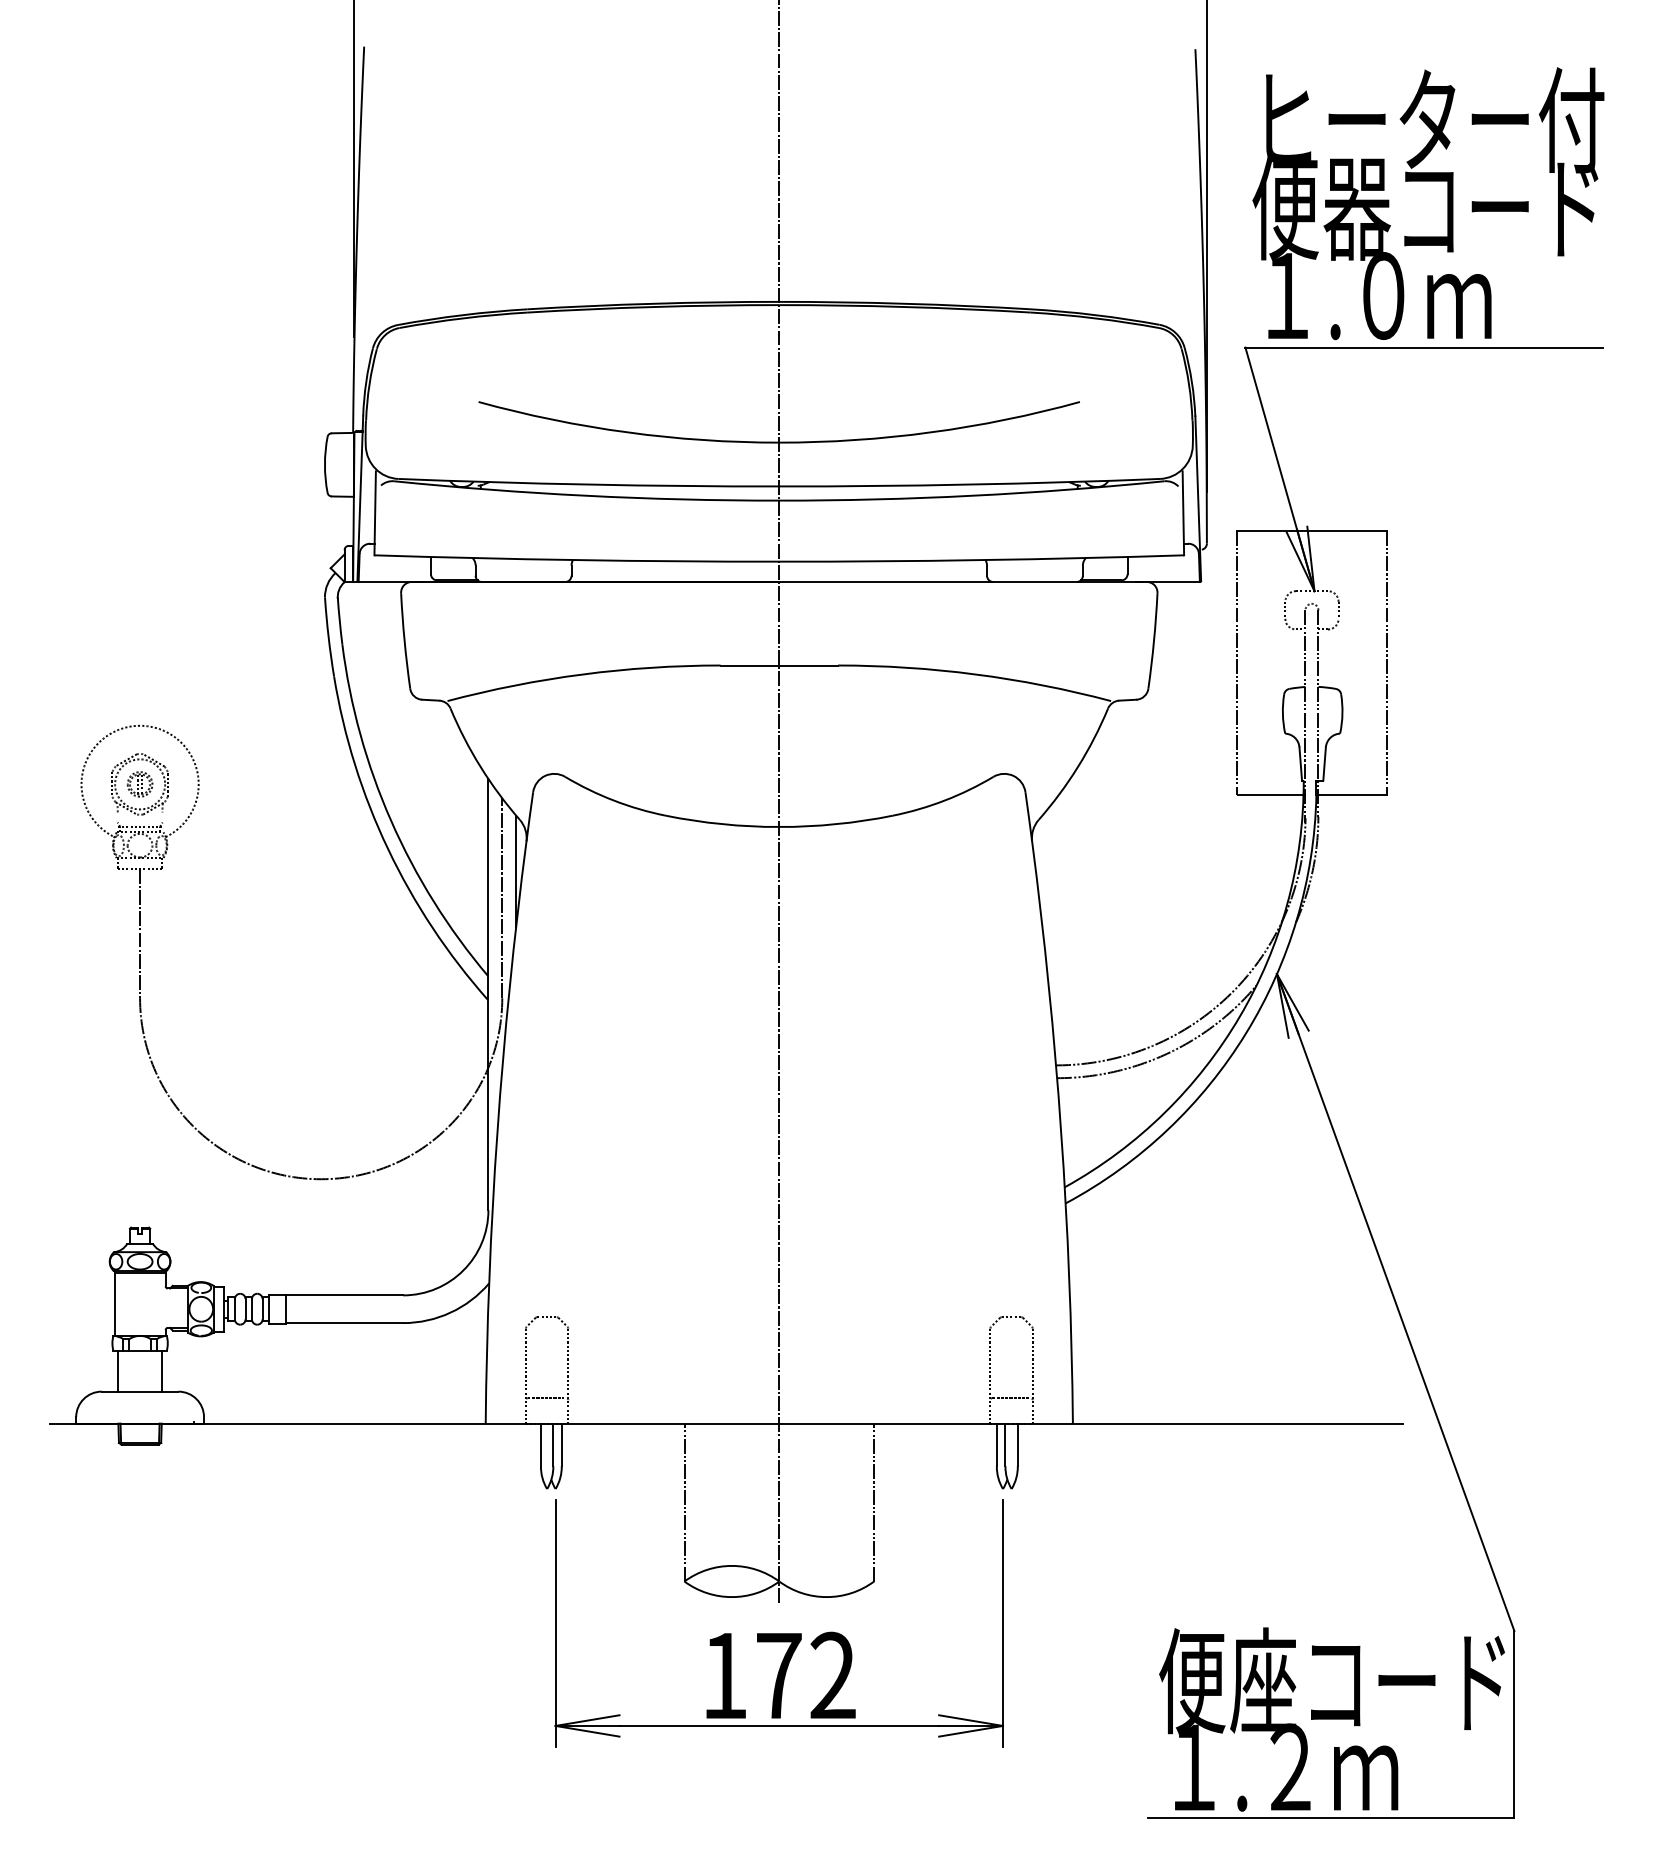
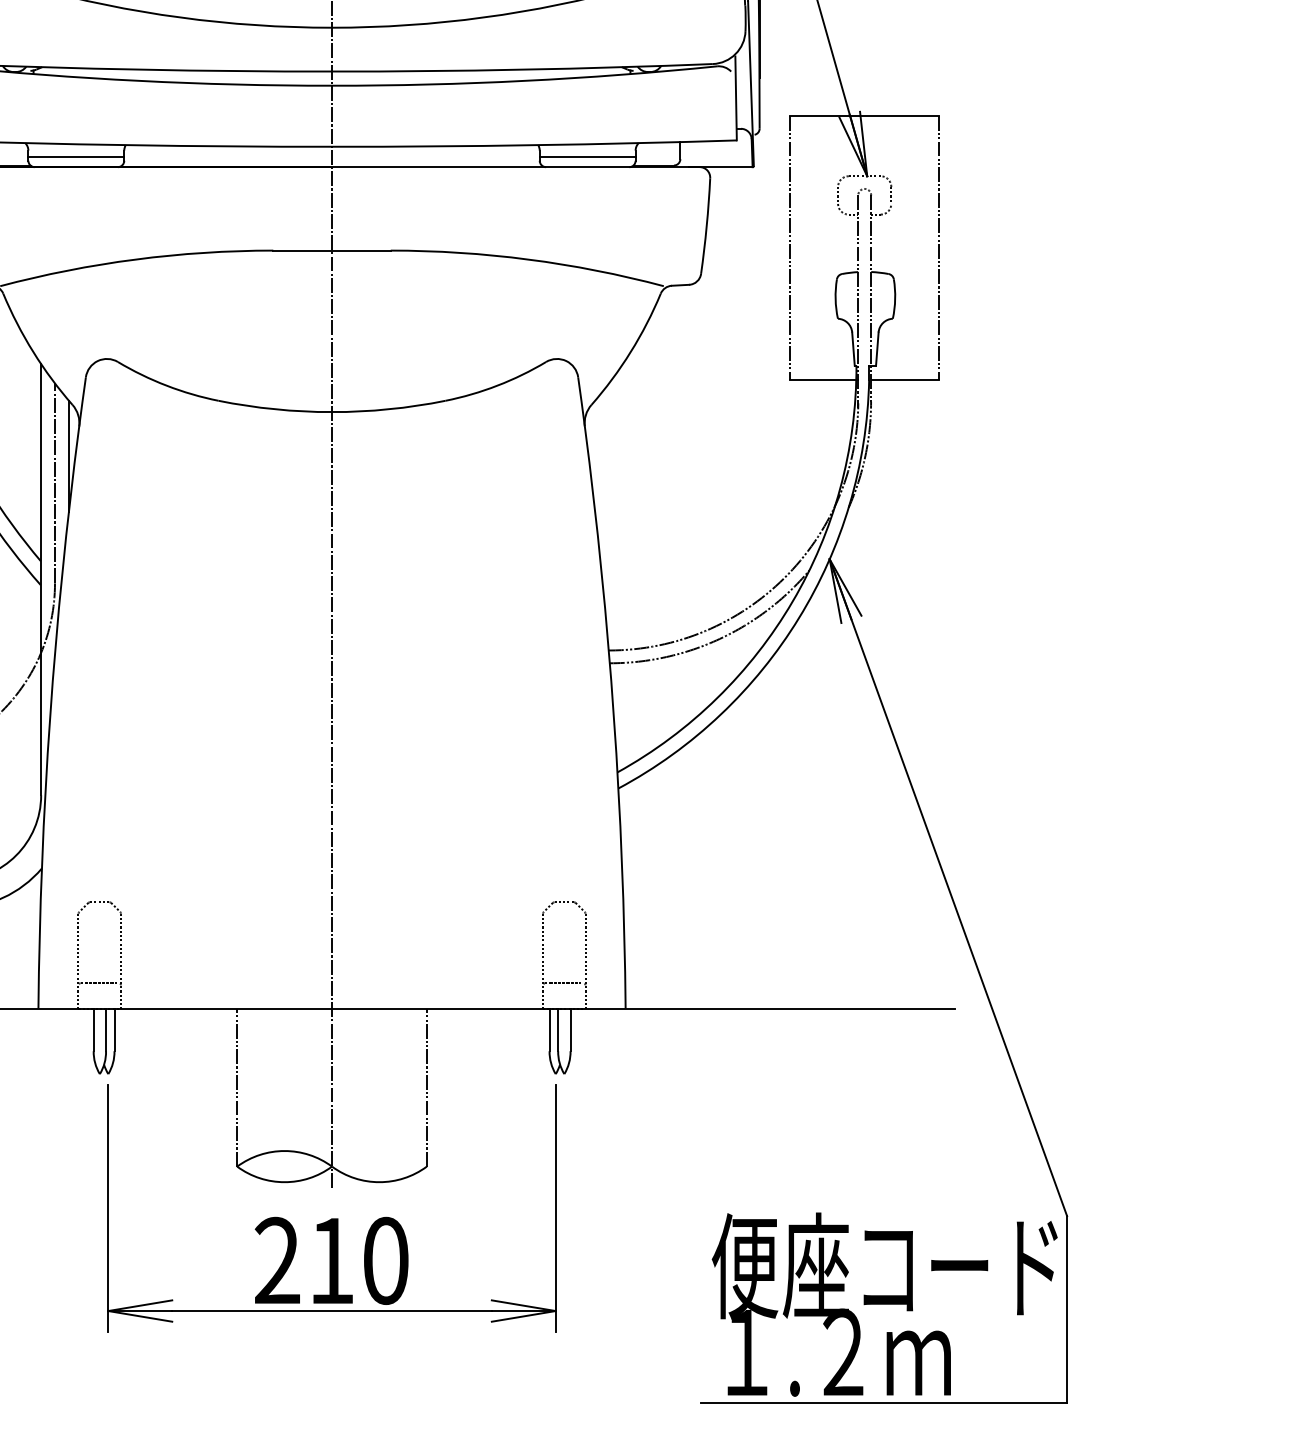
line: (523, 571) -> (76, 156), added
line: (1034, 571) -> (587, 156), added
text: (778, 1675) -> (331, 1260), 172 -> 210

